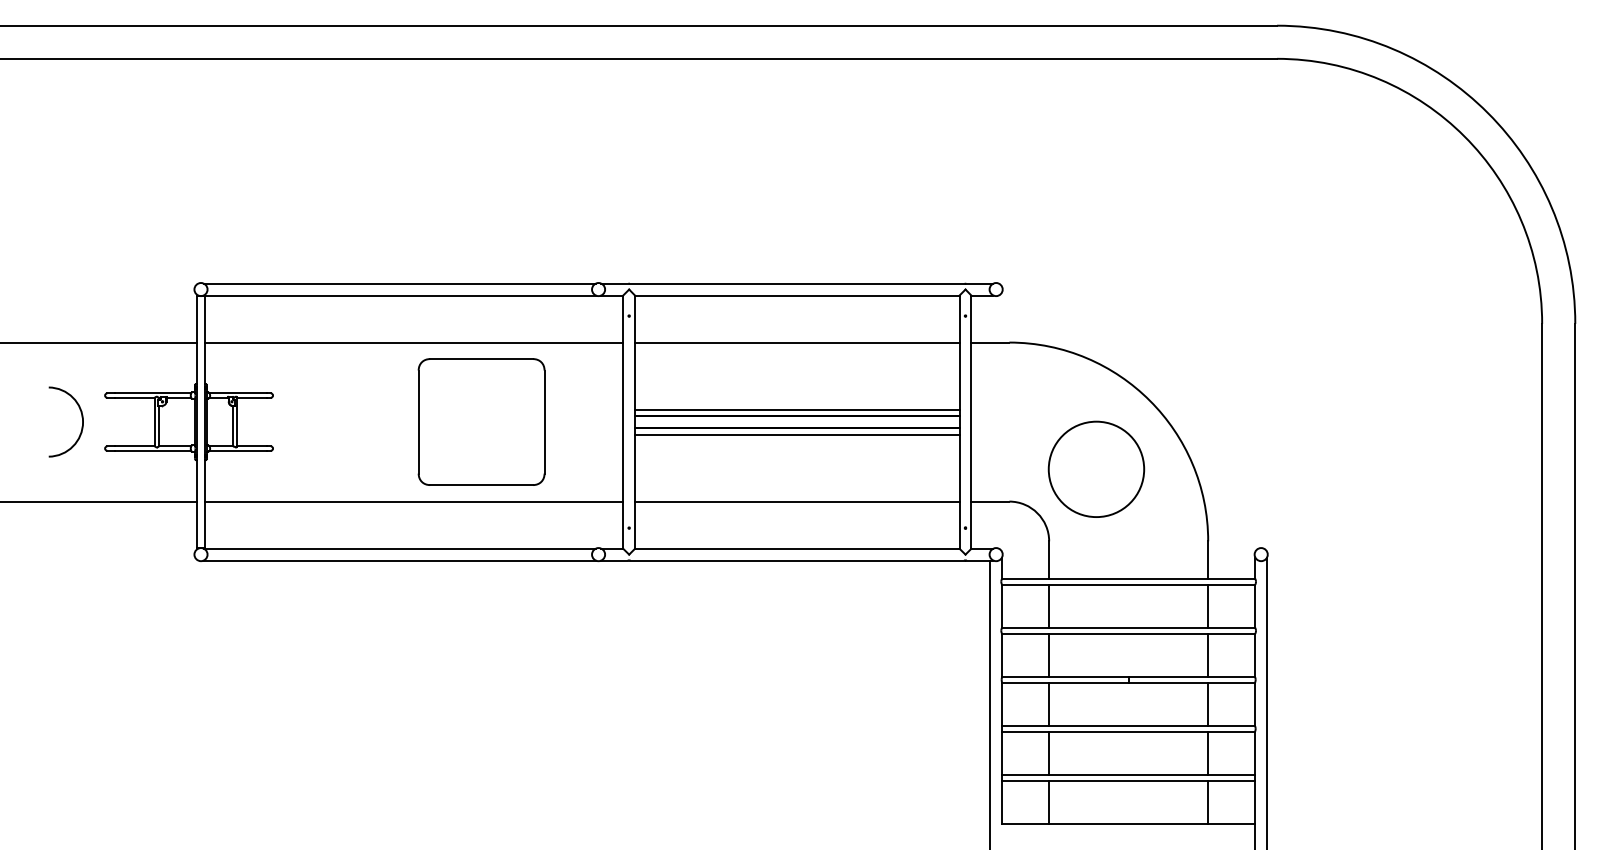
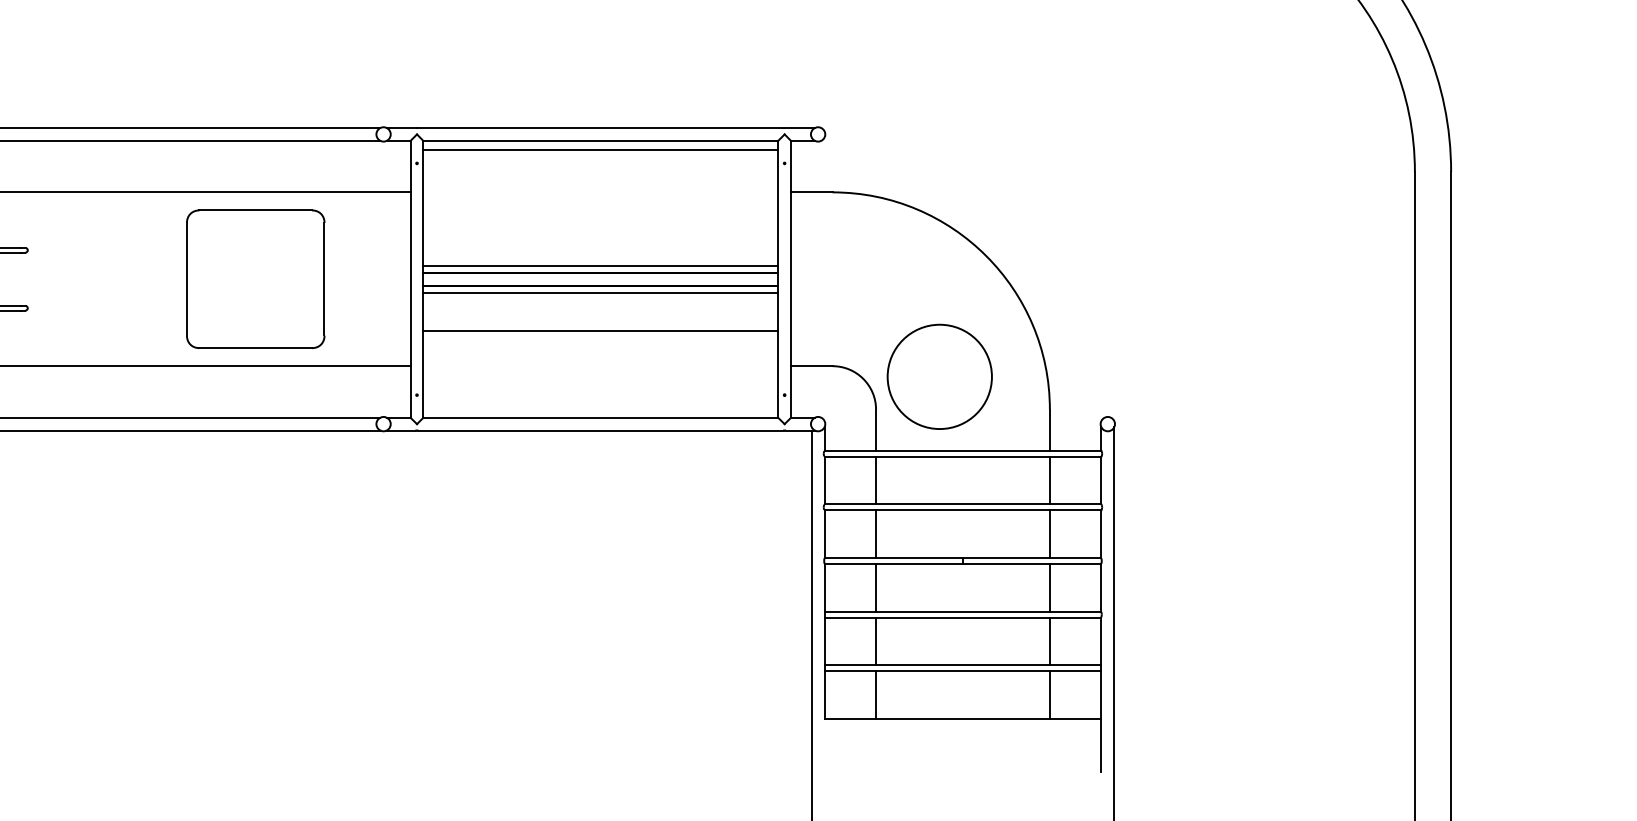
line: (797, 342) -> (601, 149), moved
circle: (1096, 468) -> (939, 375), moved
line: (797, 501) -> (601, 331), moved

